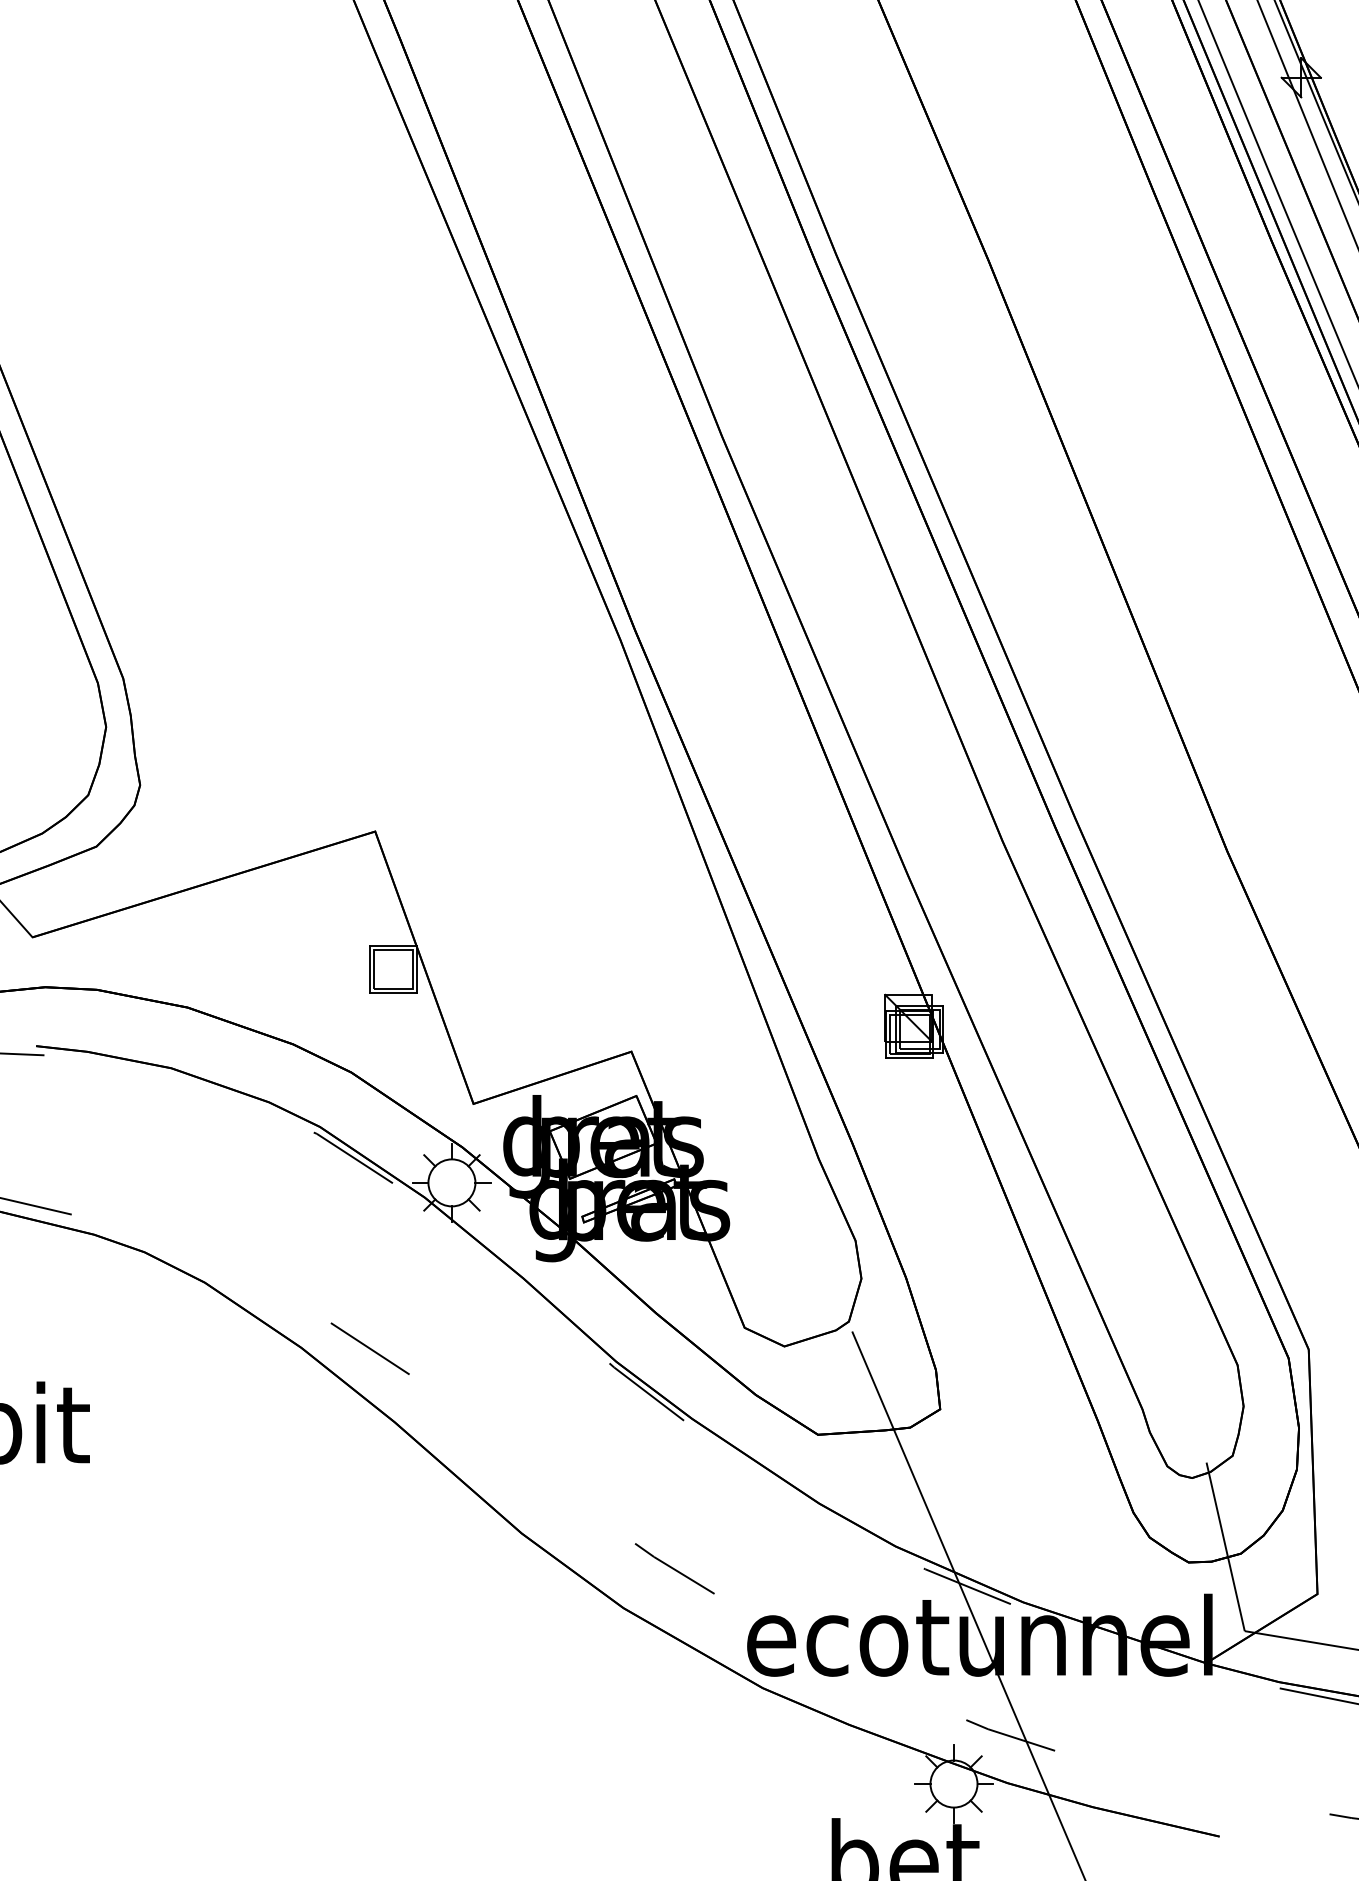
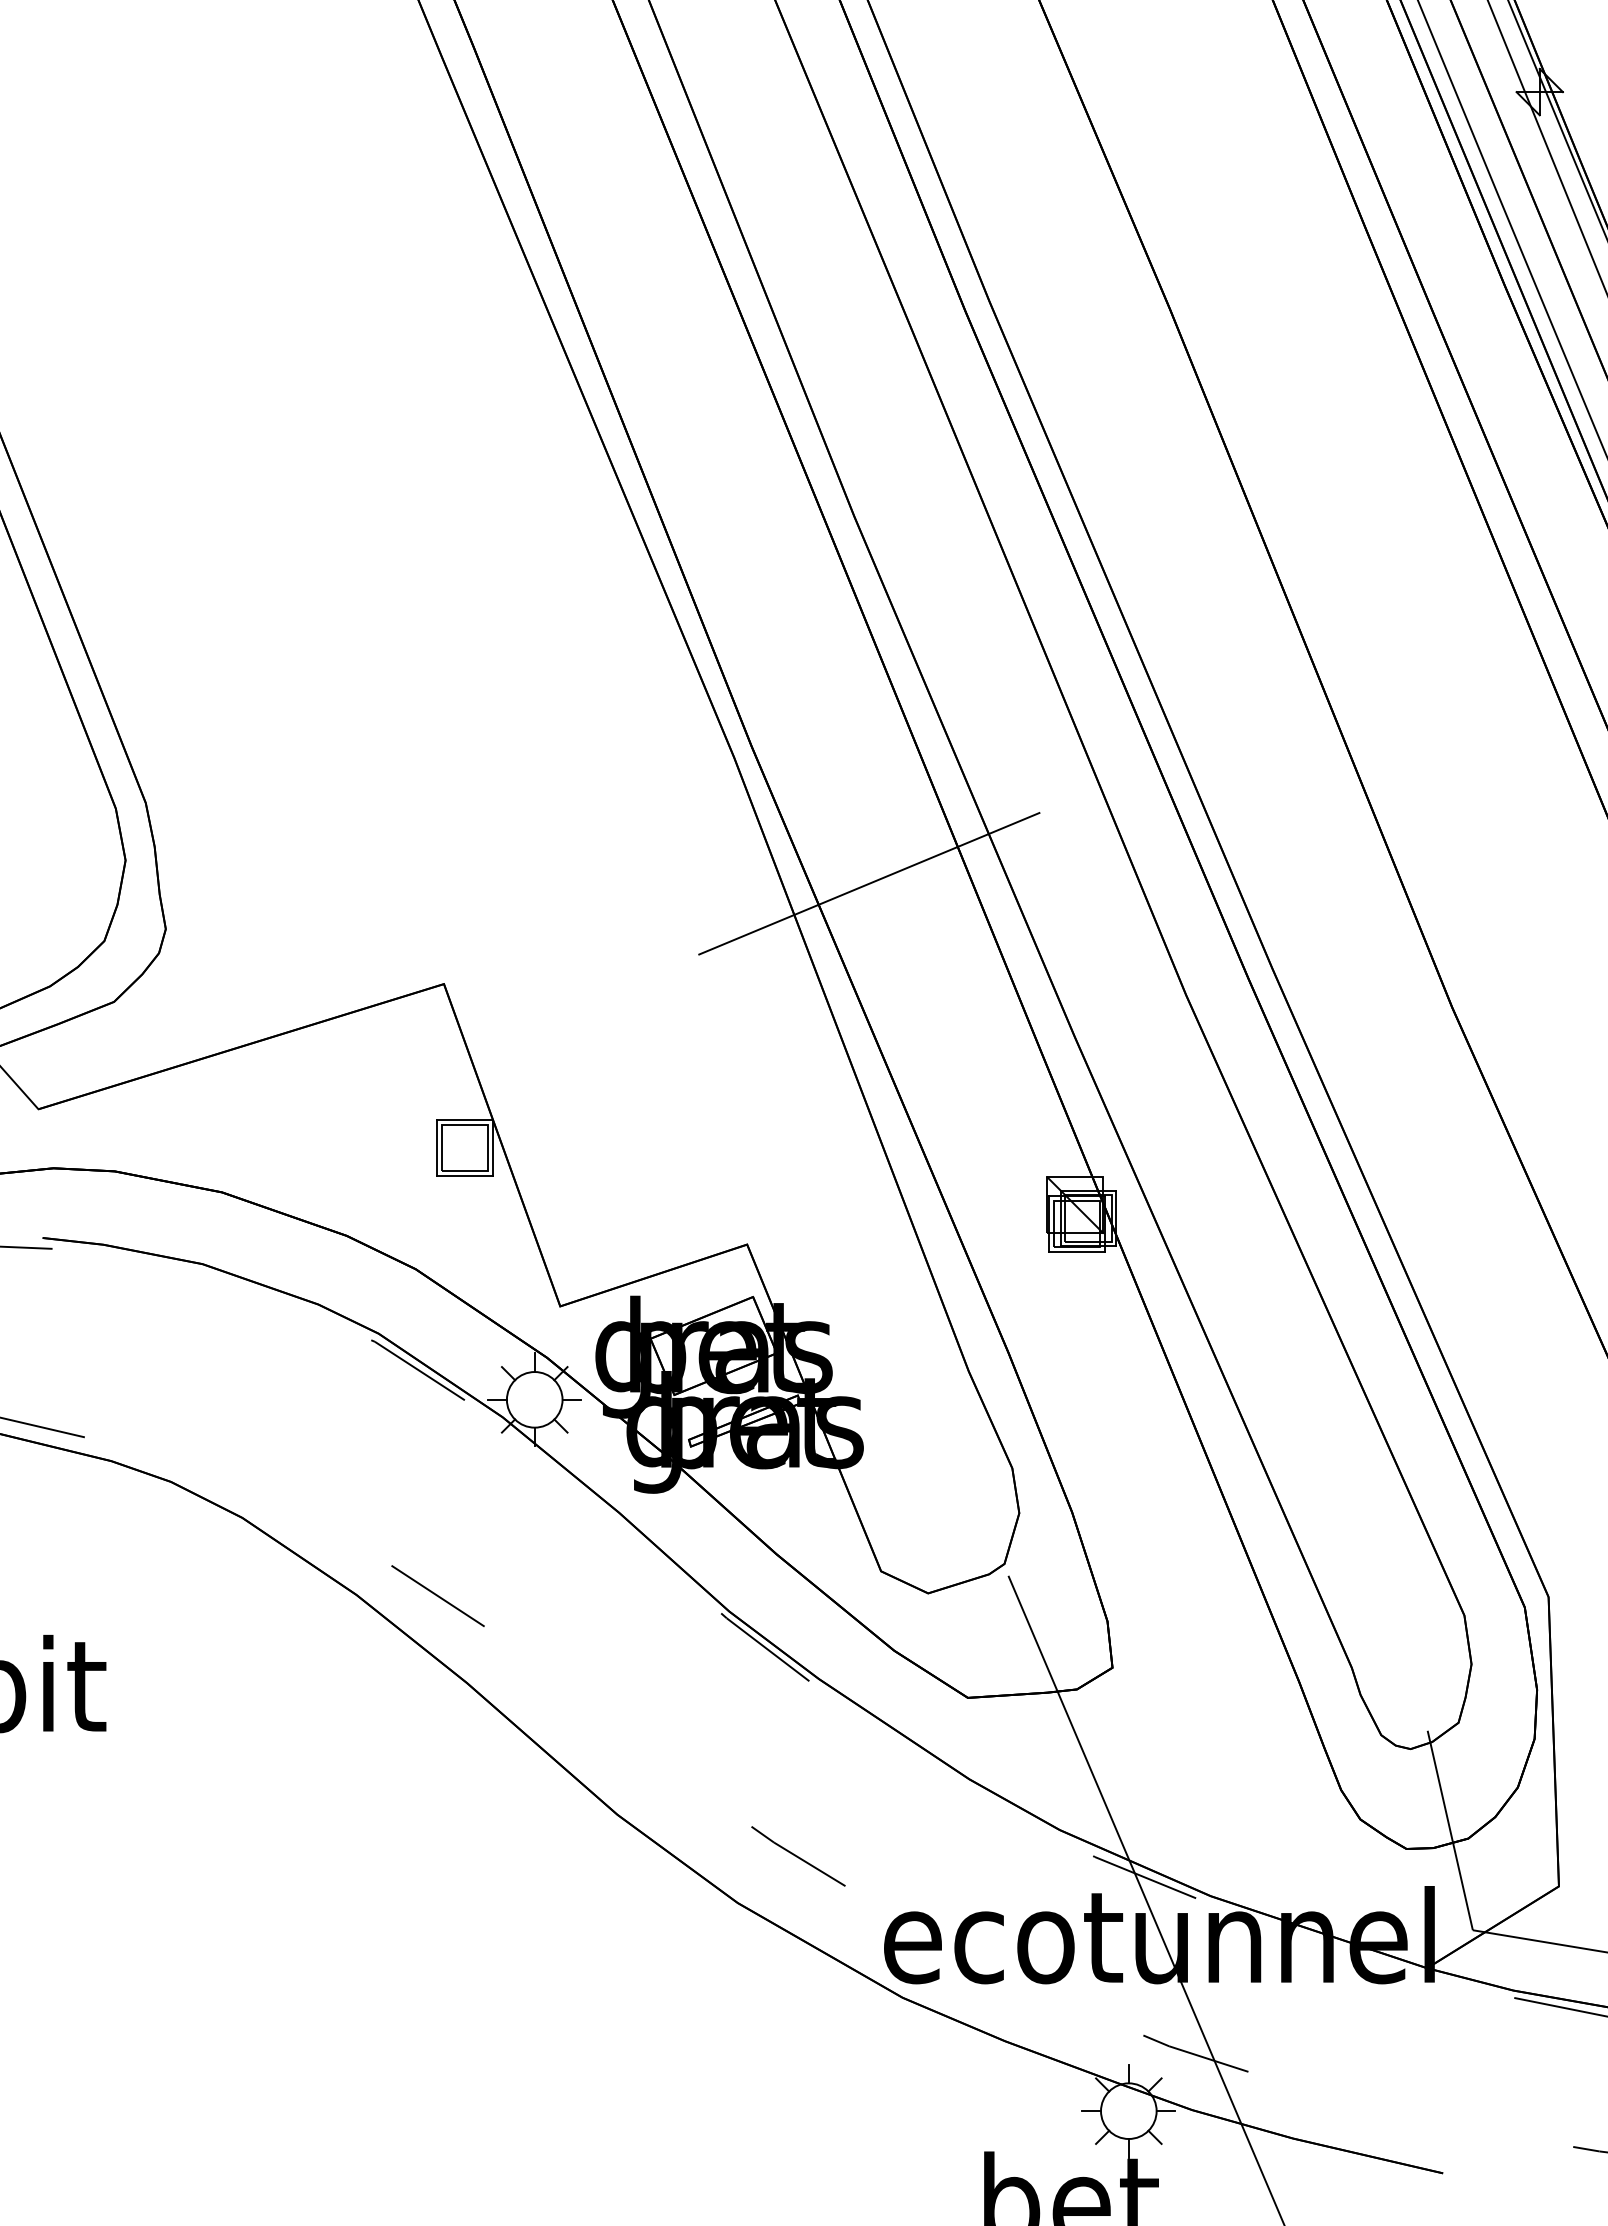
line: (734, 746) -> (869, 883), added

